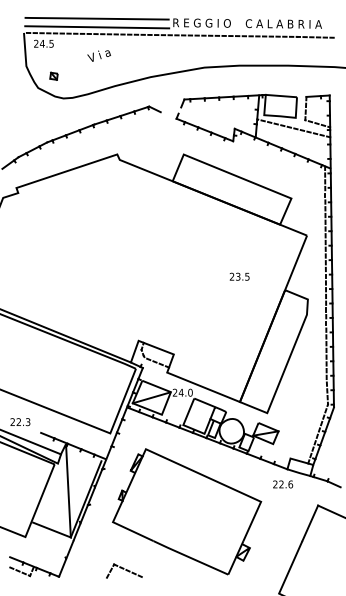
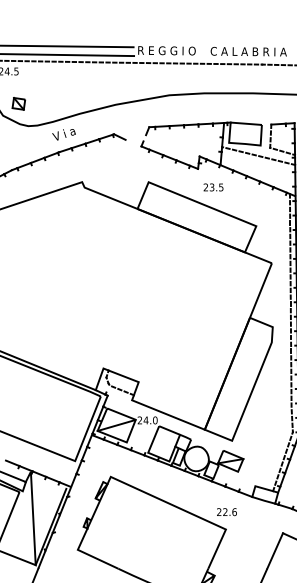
text: (98, 55) -> (63, 134), moved
part: (53, 76) -> (18, 104), size x1.67
text: (239, 276) -> (213, 187), moved
text: (283, 484) -> (227, 512), moved

